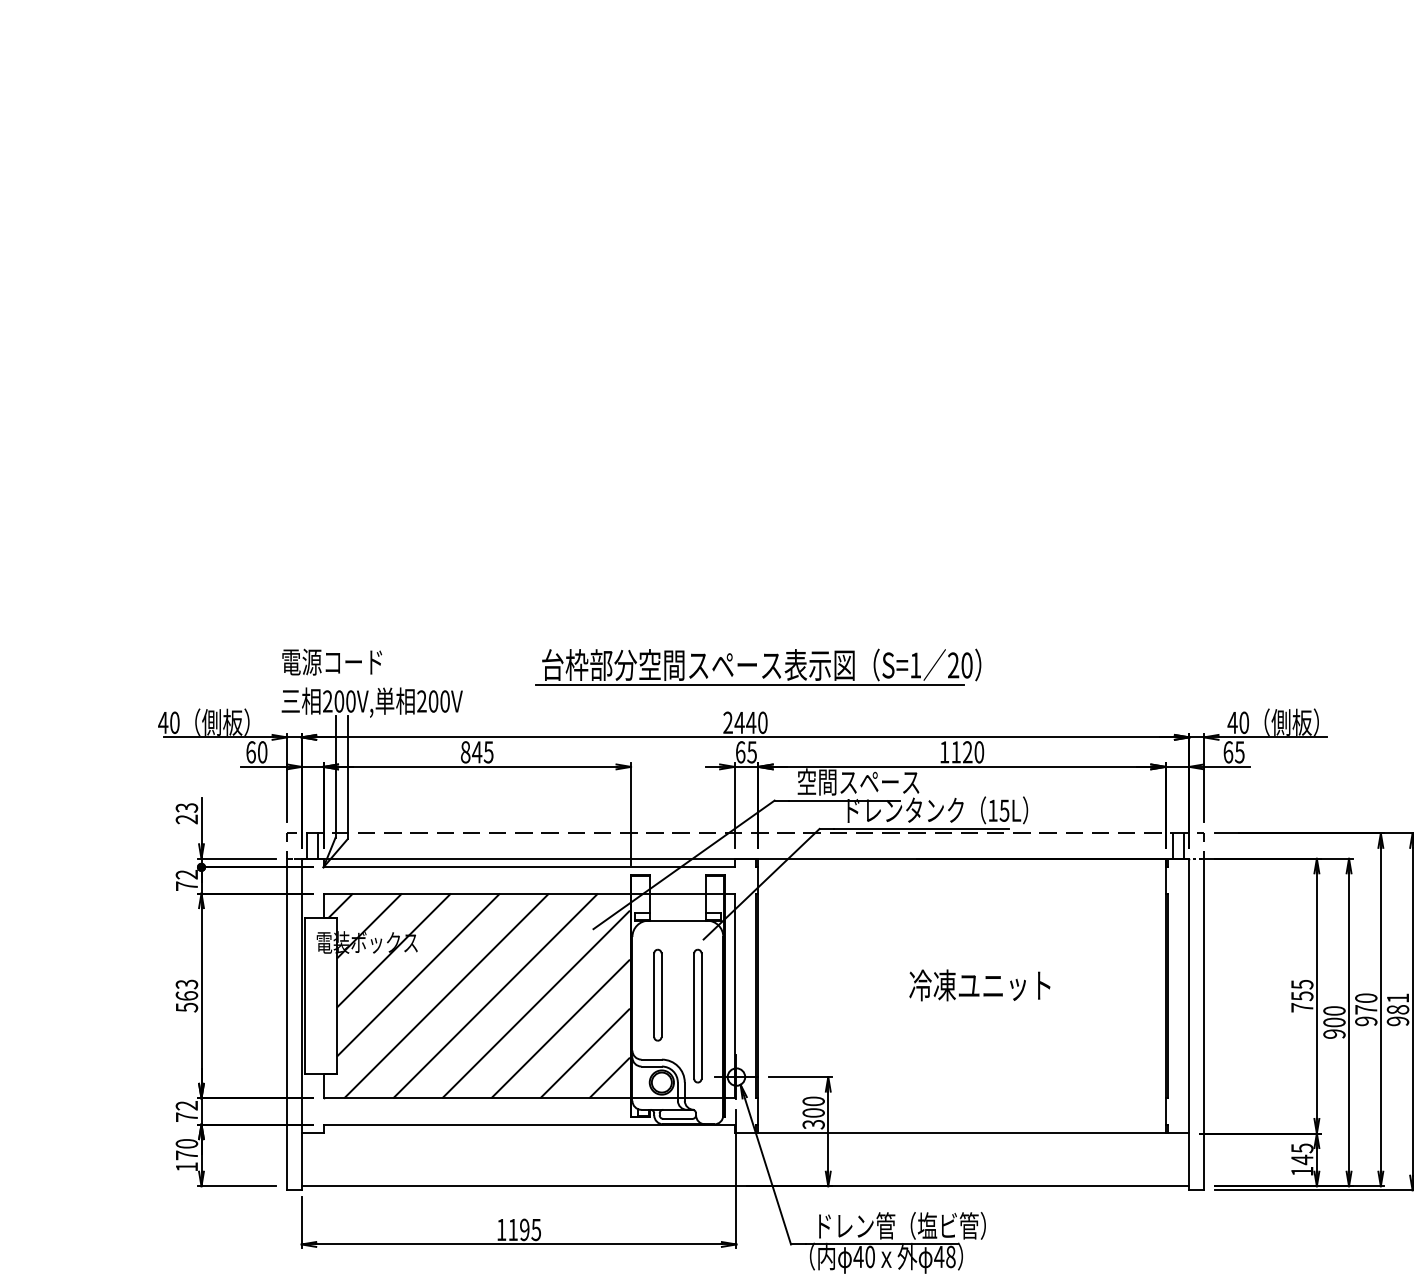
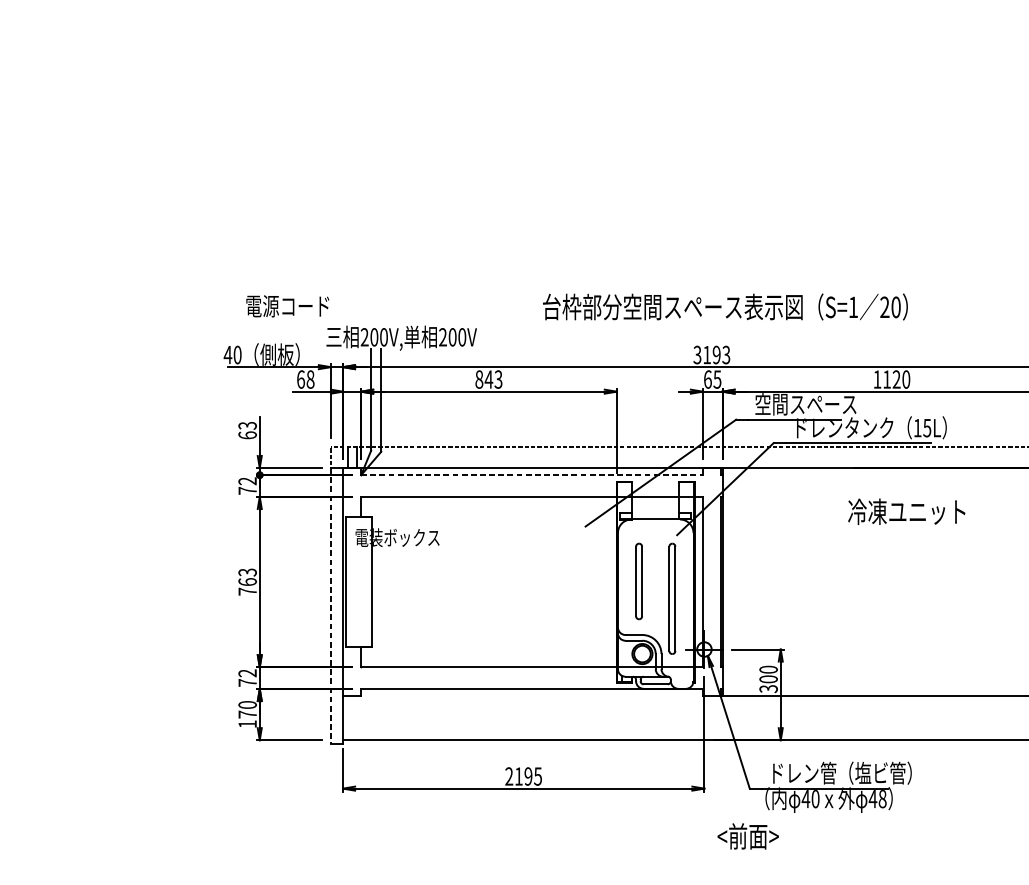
text: (332, 661) -> (288, 305), moved
line: (749, 684) -> (715, 323), removed
text: (745, 722) -> (711, 354), 2440 -> 3193
text: (488, 751) -> (498, 378), 845 -> 843
text: (262, 752) -> (310, 379), 60 -> 68
text: (186, 819) -> (247, 435), 23 -> 63
line: (529, 867) -> (532, 475), solid -> dashed
text: (979, 985) -> (906, 511), moved
hatch: (478, 995) -> (490, 581), removed
text: (187, 1007) -> (248, 591), 563 -> 763
line: (287, 1024) -> (331, 605), solid -> dashed
text: (501, 1229) -> (509, 776), 1195 -> 2195

